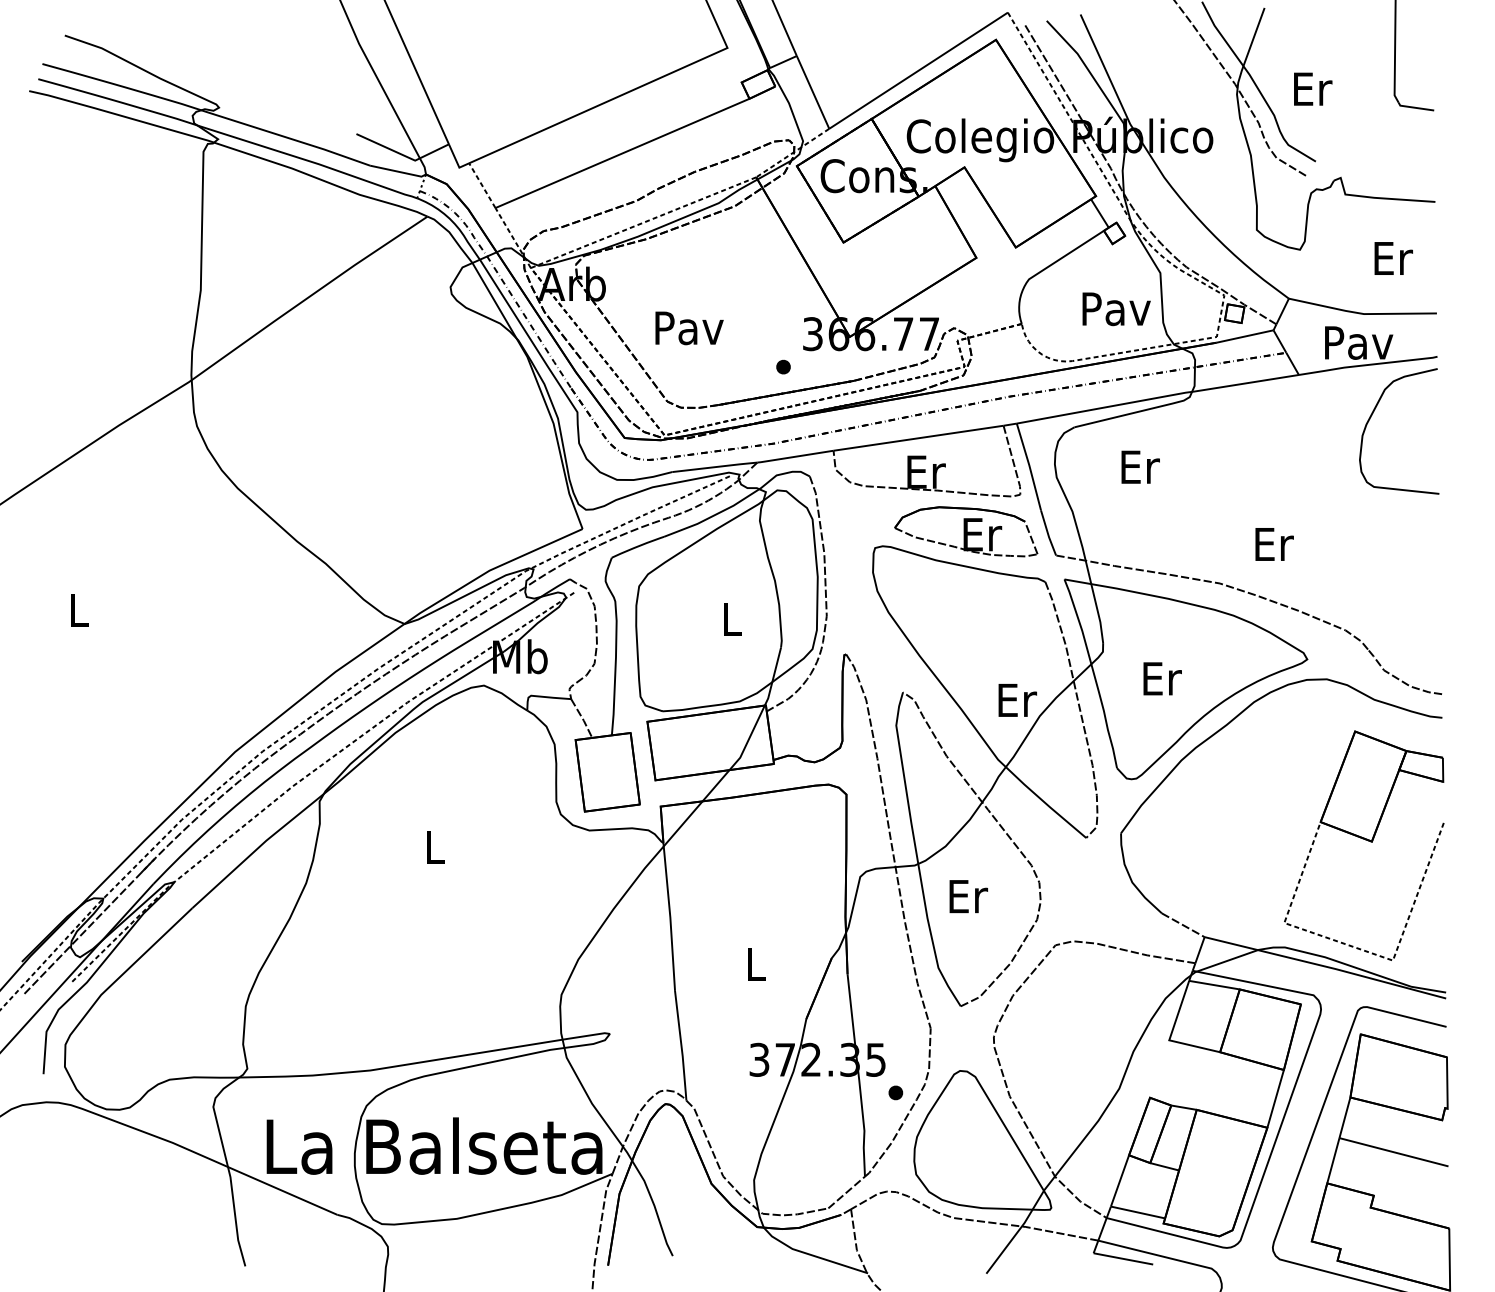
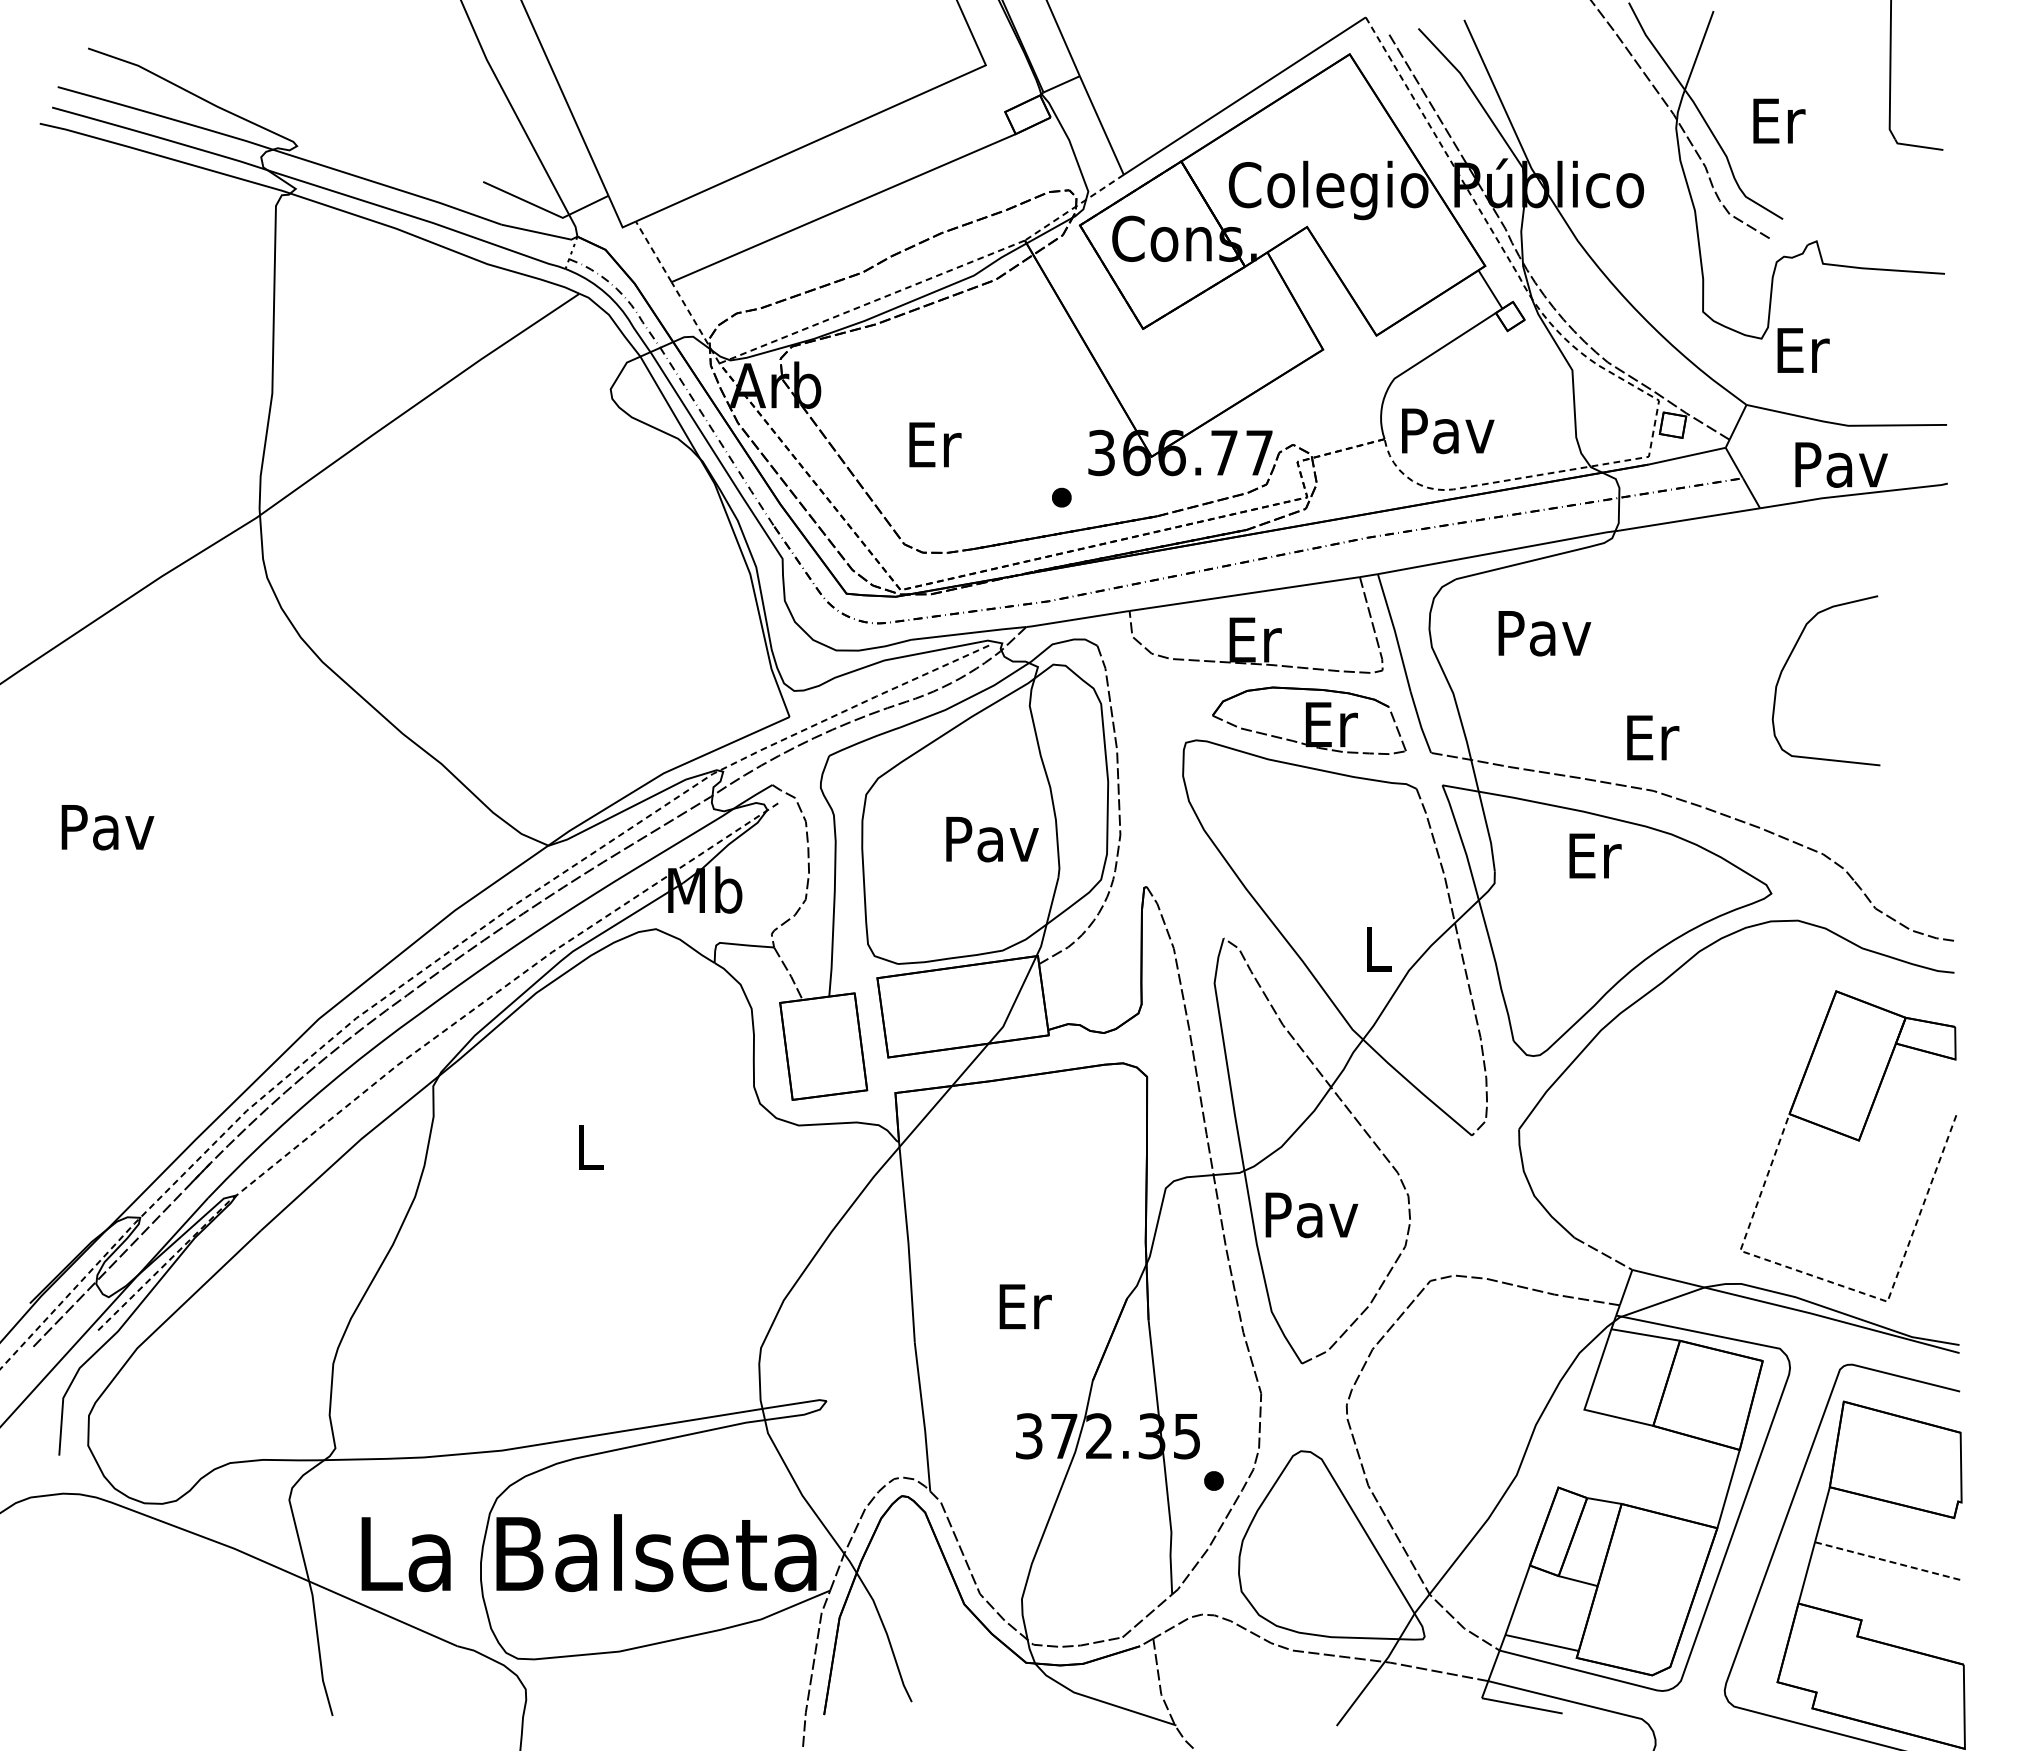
text: (1393, 258) -> (1803, 350), moved
text: (1116, 309) -> (1448, 431), moved
text: (689, 327) -> (934, 444), Pav -> Er
curve: (1370, 417) -> (1787, 662), moved
text: (1139, 467) -> (1544, 633), Er -> Pav
text: (1274, 544) -> (1653, 737), moved
text: (79, 610) -> (107, 827), L -> Pav
text: (732, 619) -> (992, 839), L -> Pav
text: (1162, 678) -> (1595, 855), moved
text: (1018, 699) -> (1379, 948), Er -> L
text: (967, 896) -> (1311, 1215), Er -> Pav
text: (756, 964) -> (1025, 1306), L -> Er
line: (1394, 1152) -> (1889, 1561), solid -> dashed

